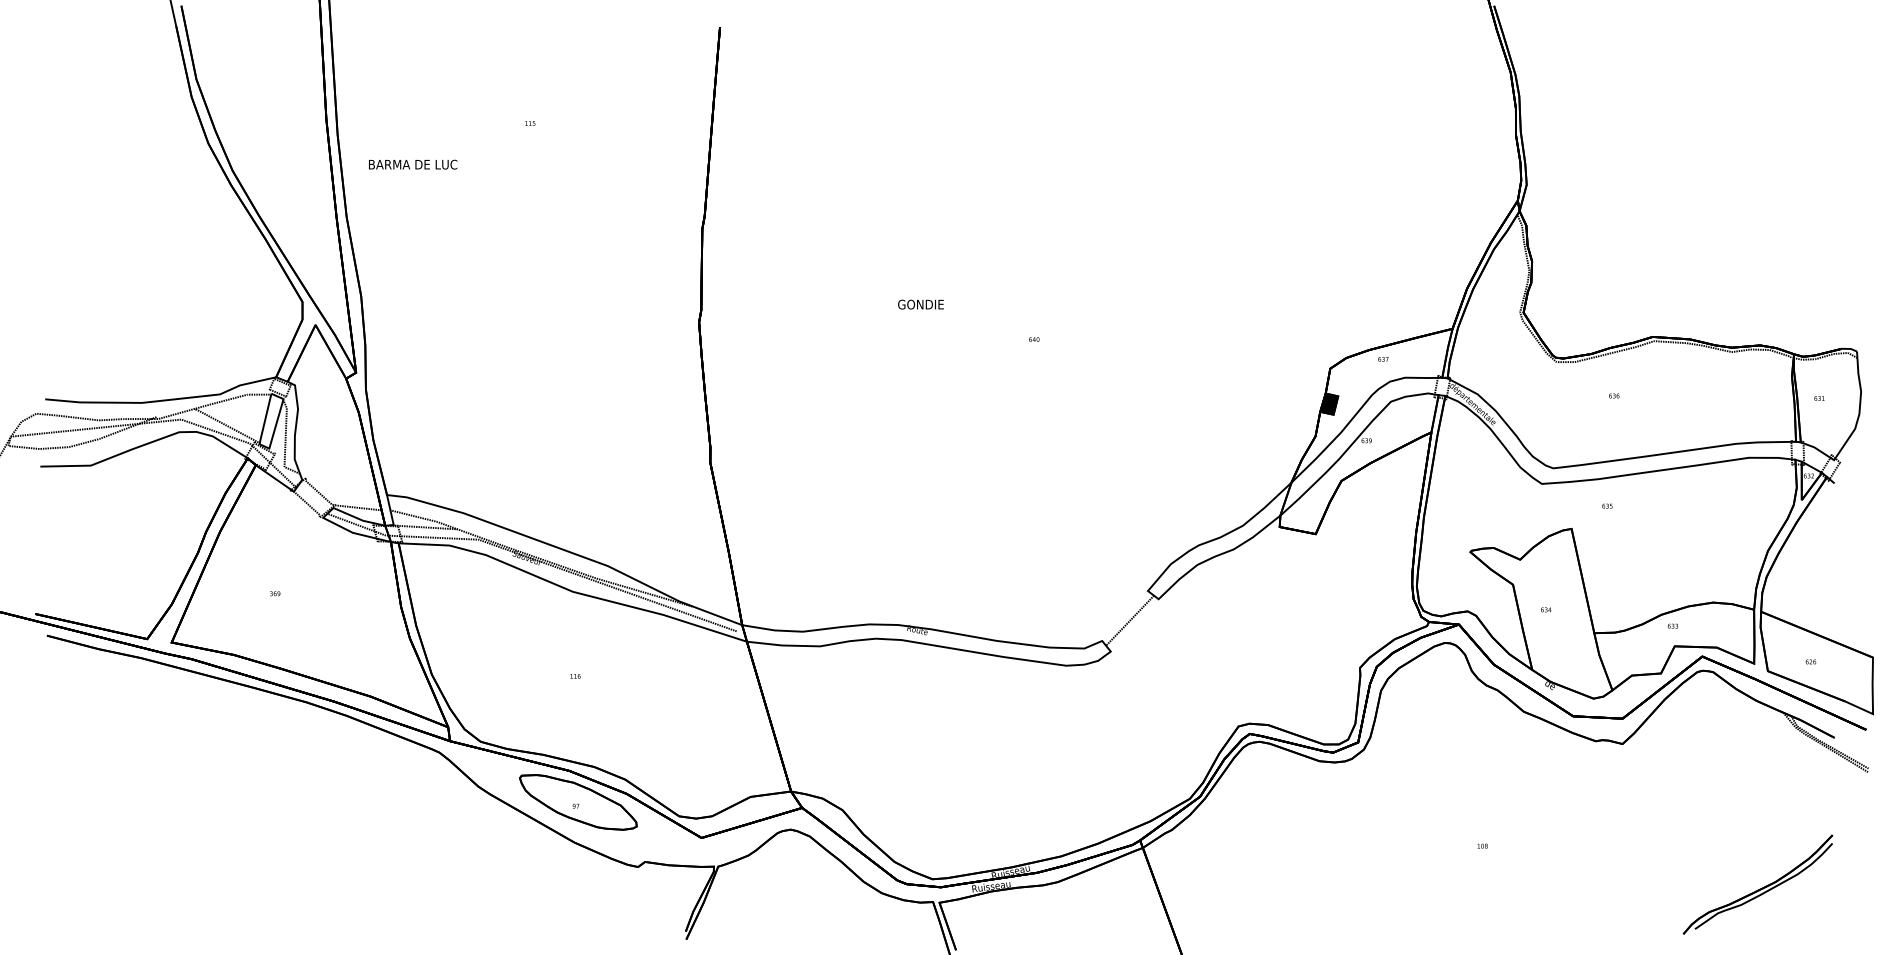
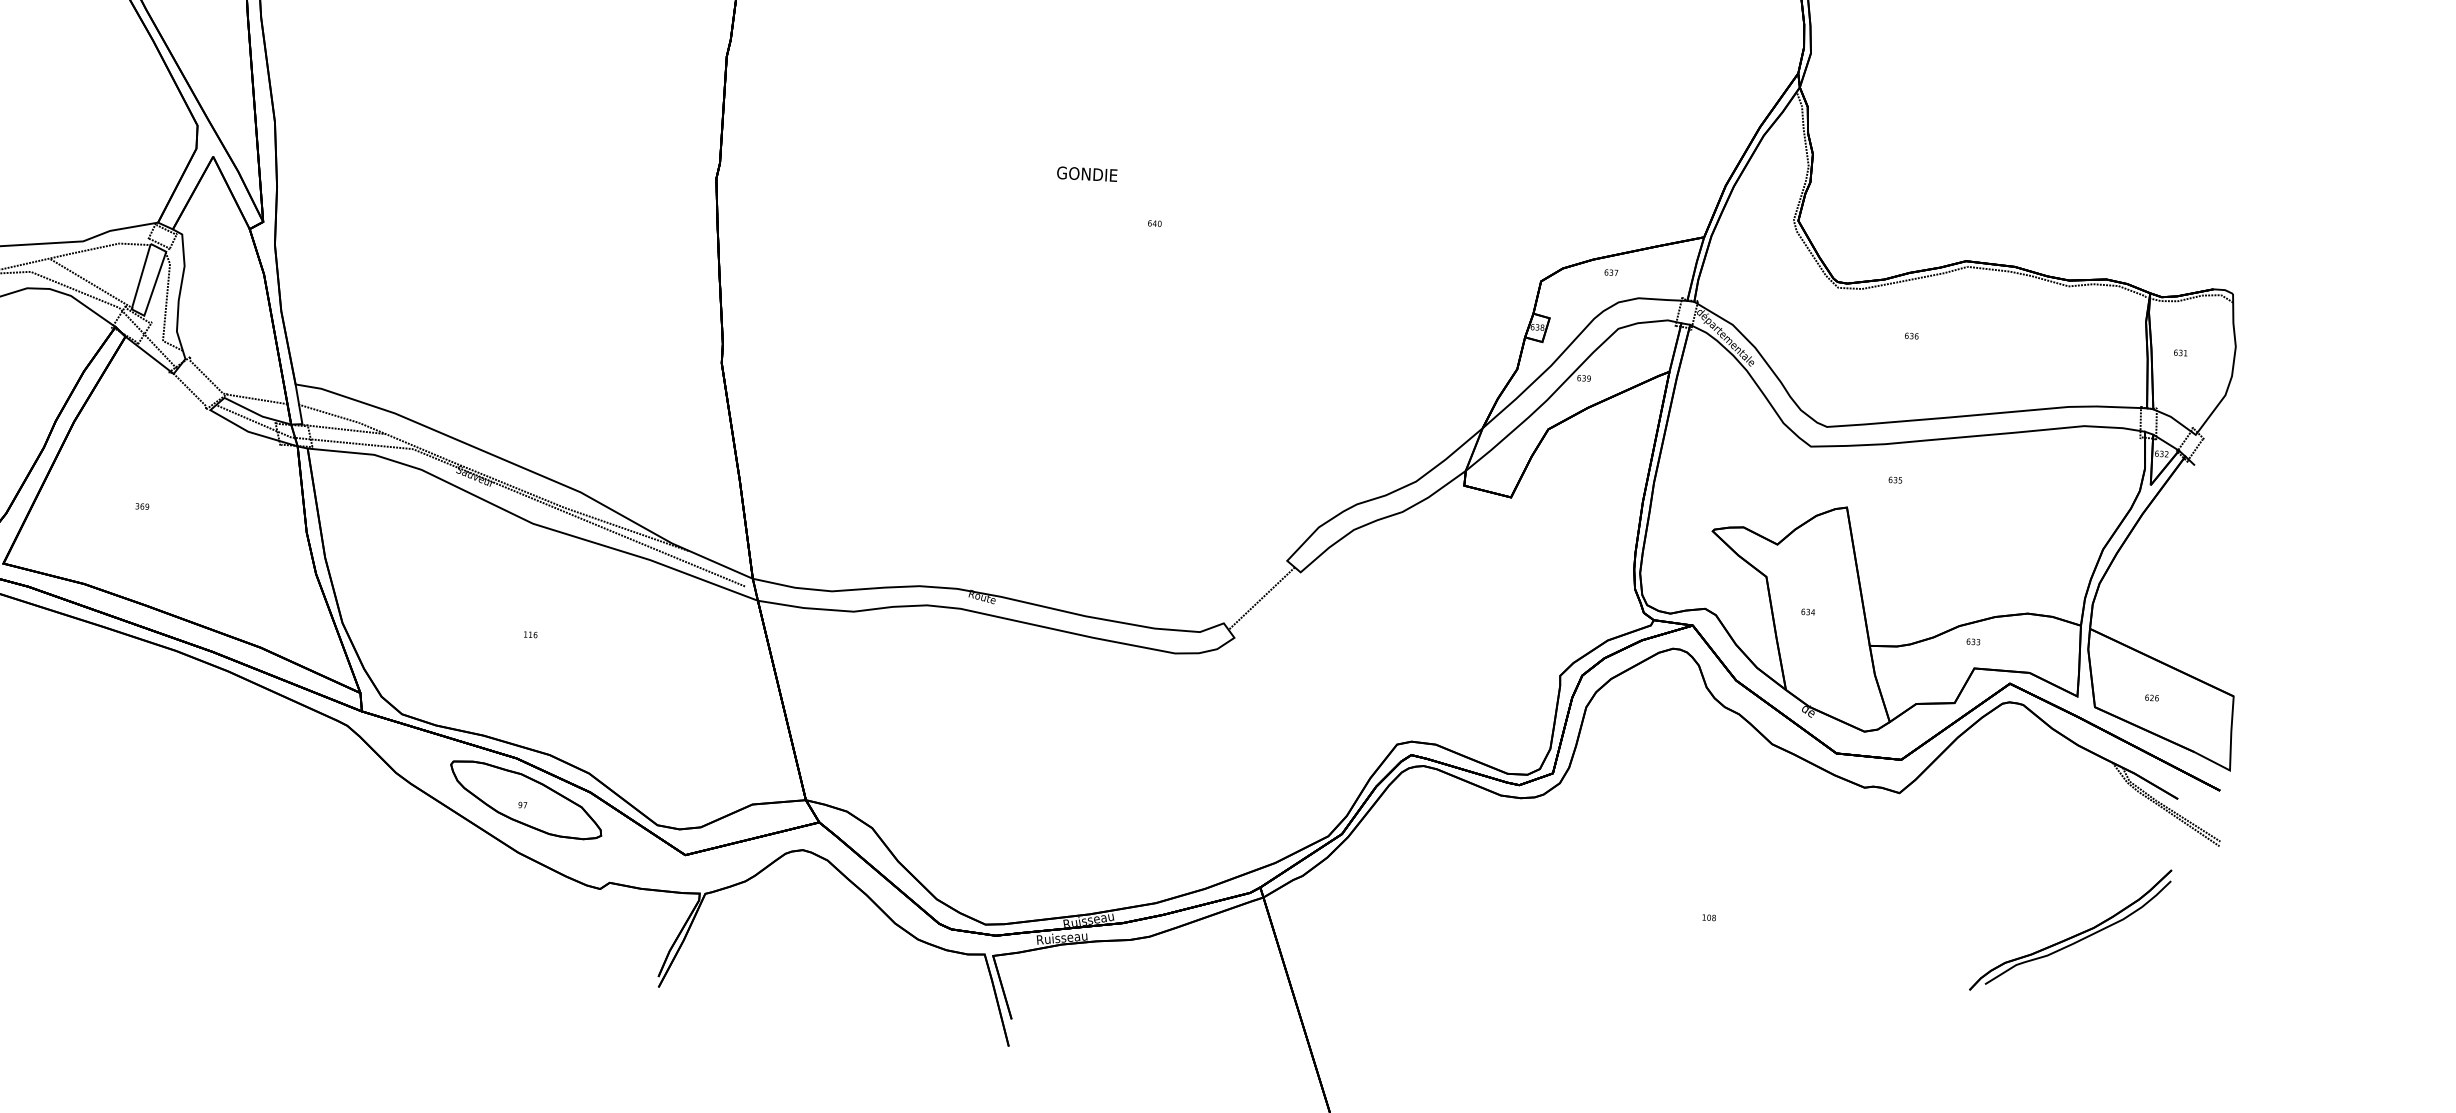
text: (920, 304) -> (1086, 173), moved
fill: (1329, 403) -> (1537, 327), removed
part: (1757, 884) -> (2069, 929), moved

